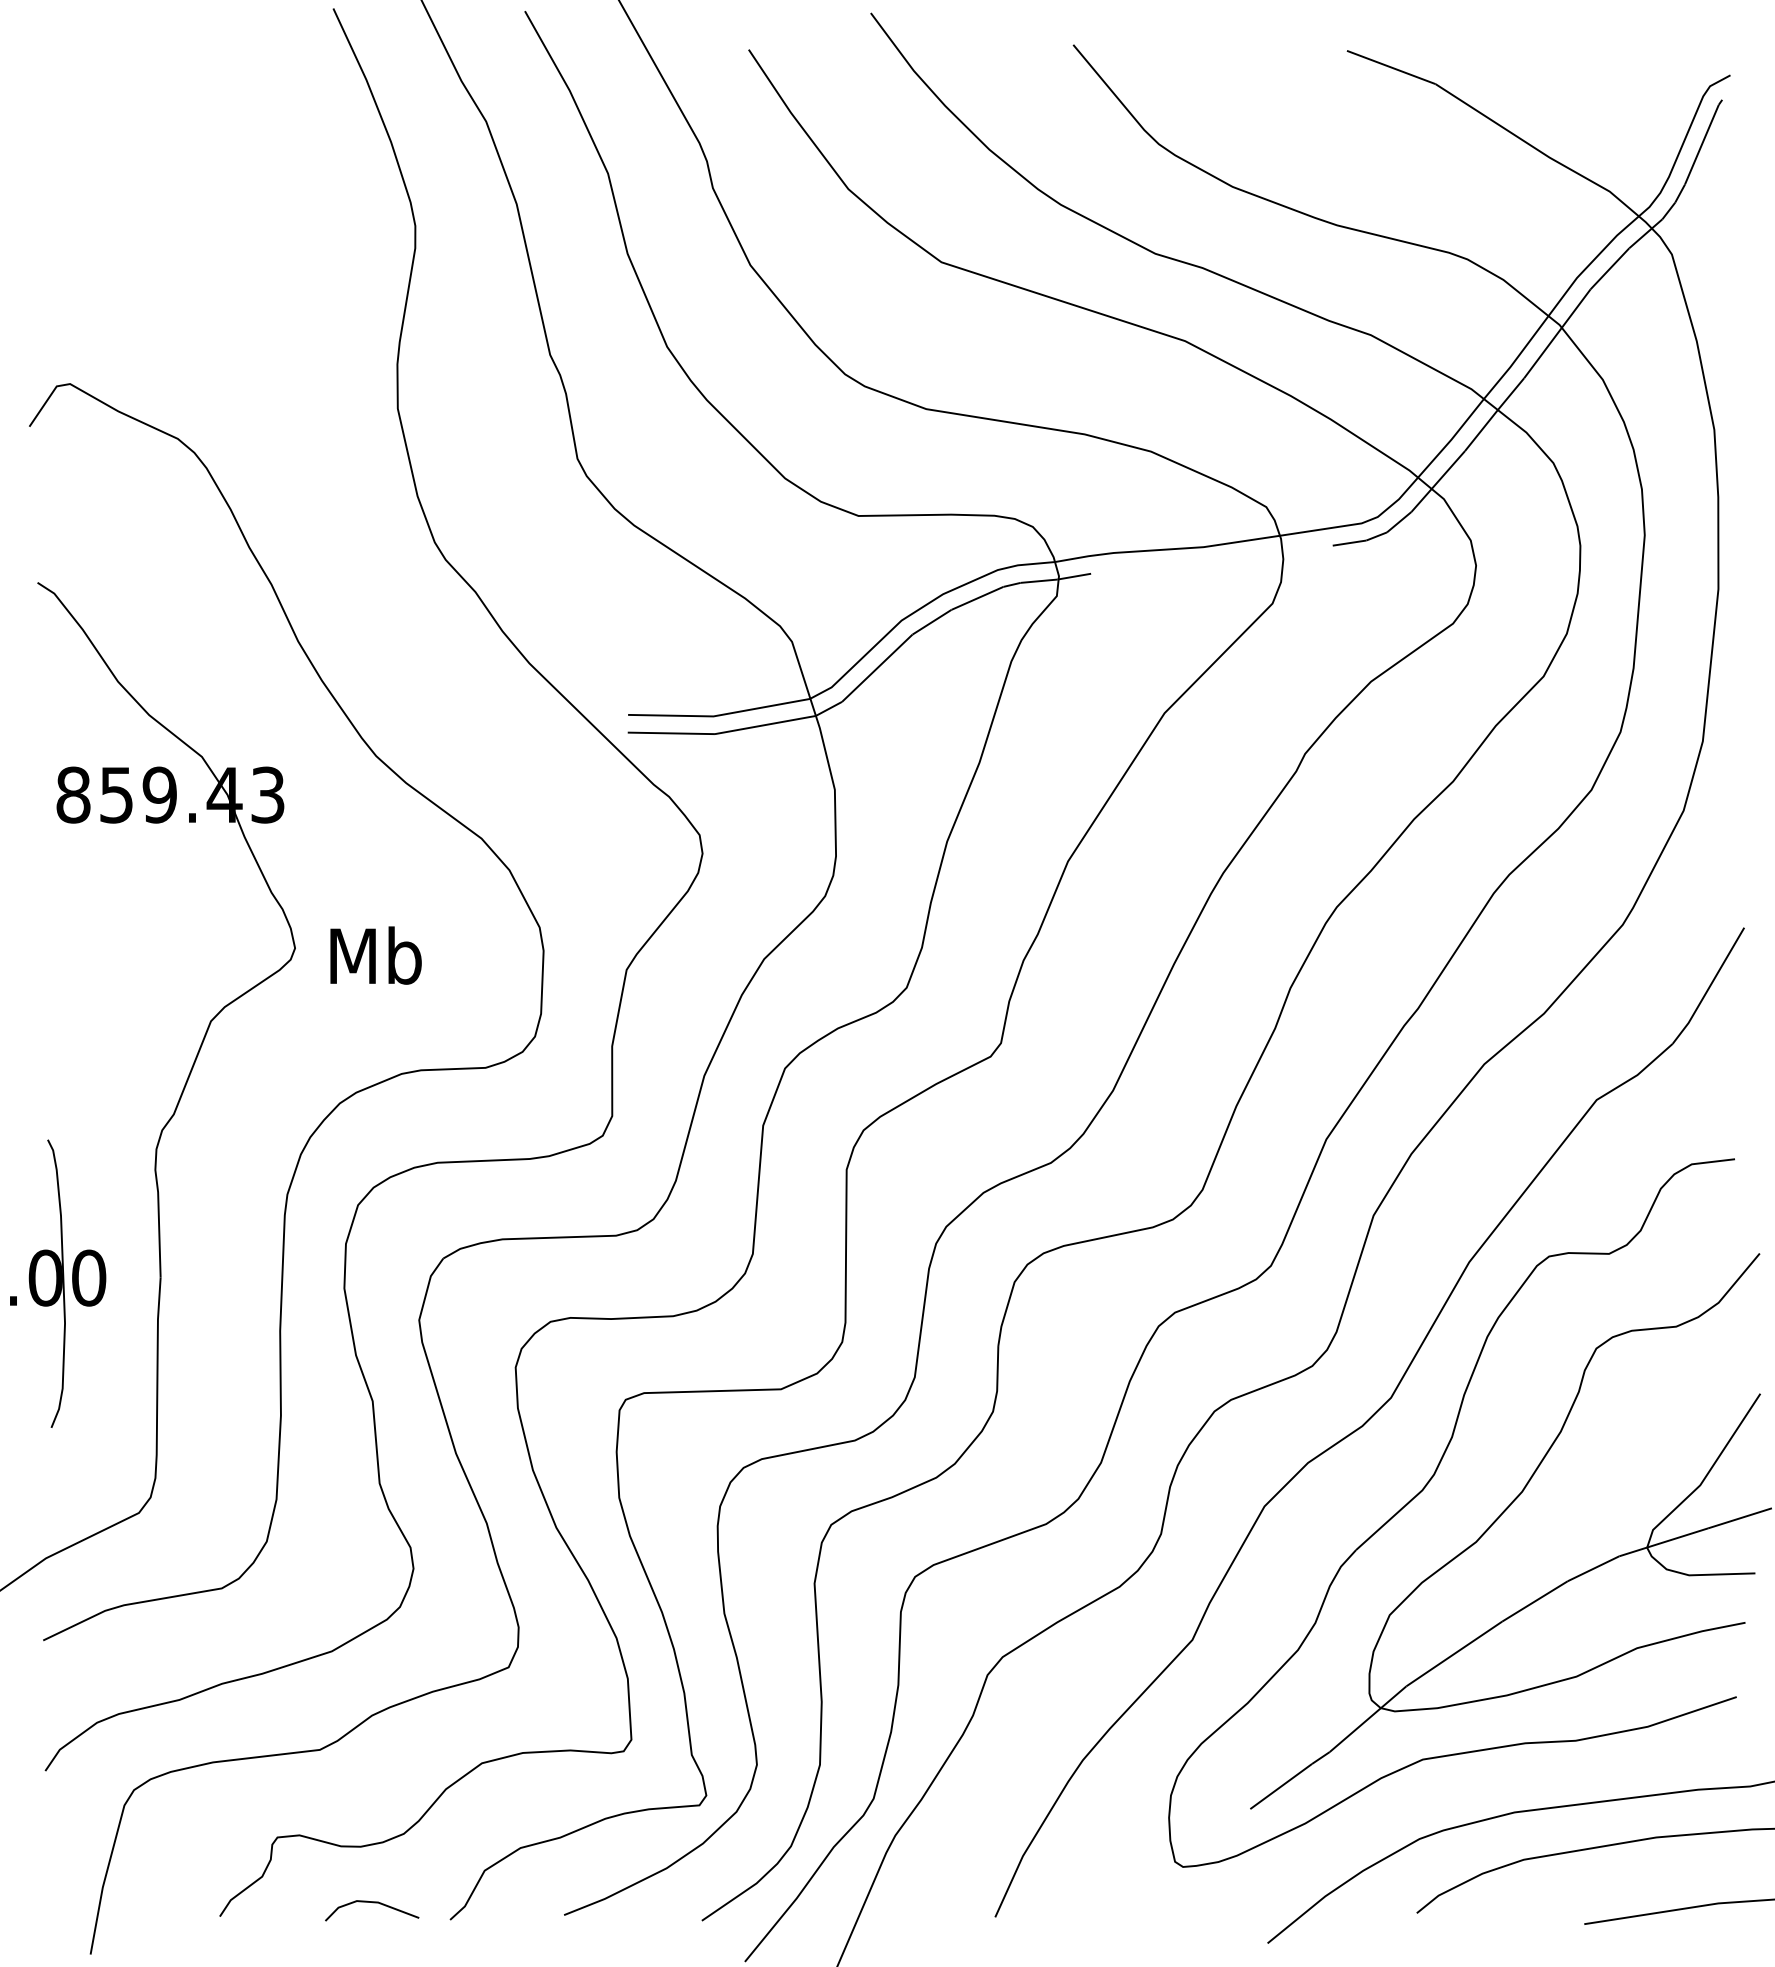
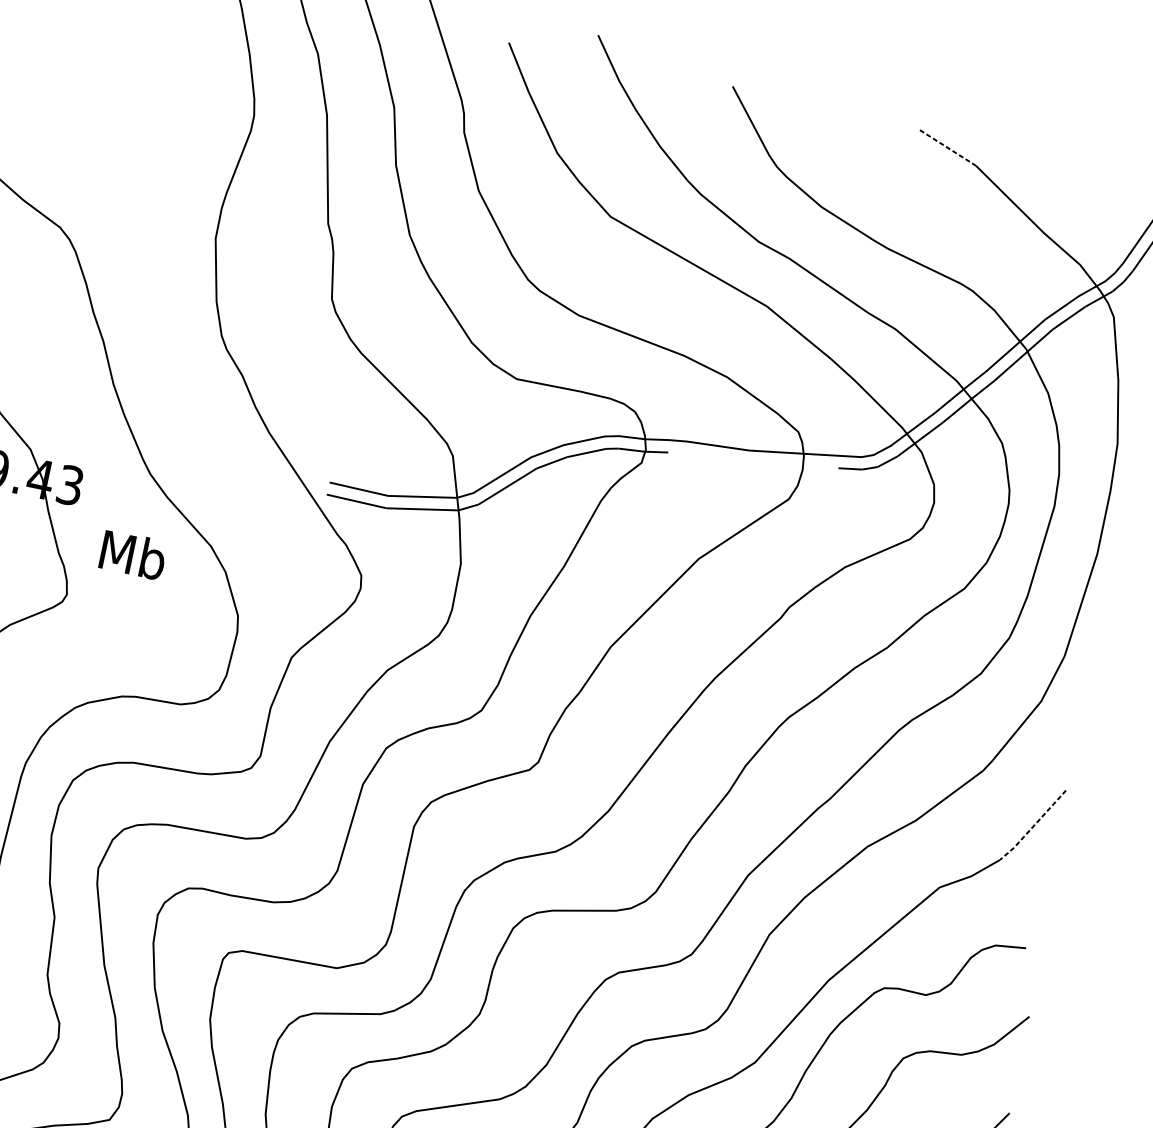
line: (1391, 67) -> (948, 148), solid -> dashed
text: (375, 955) -> (133, 554), moved
line: (1709, 987) -> (1033, 826), solid -> dashed

